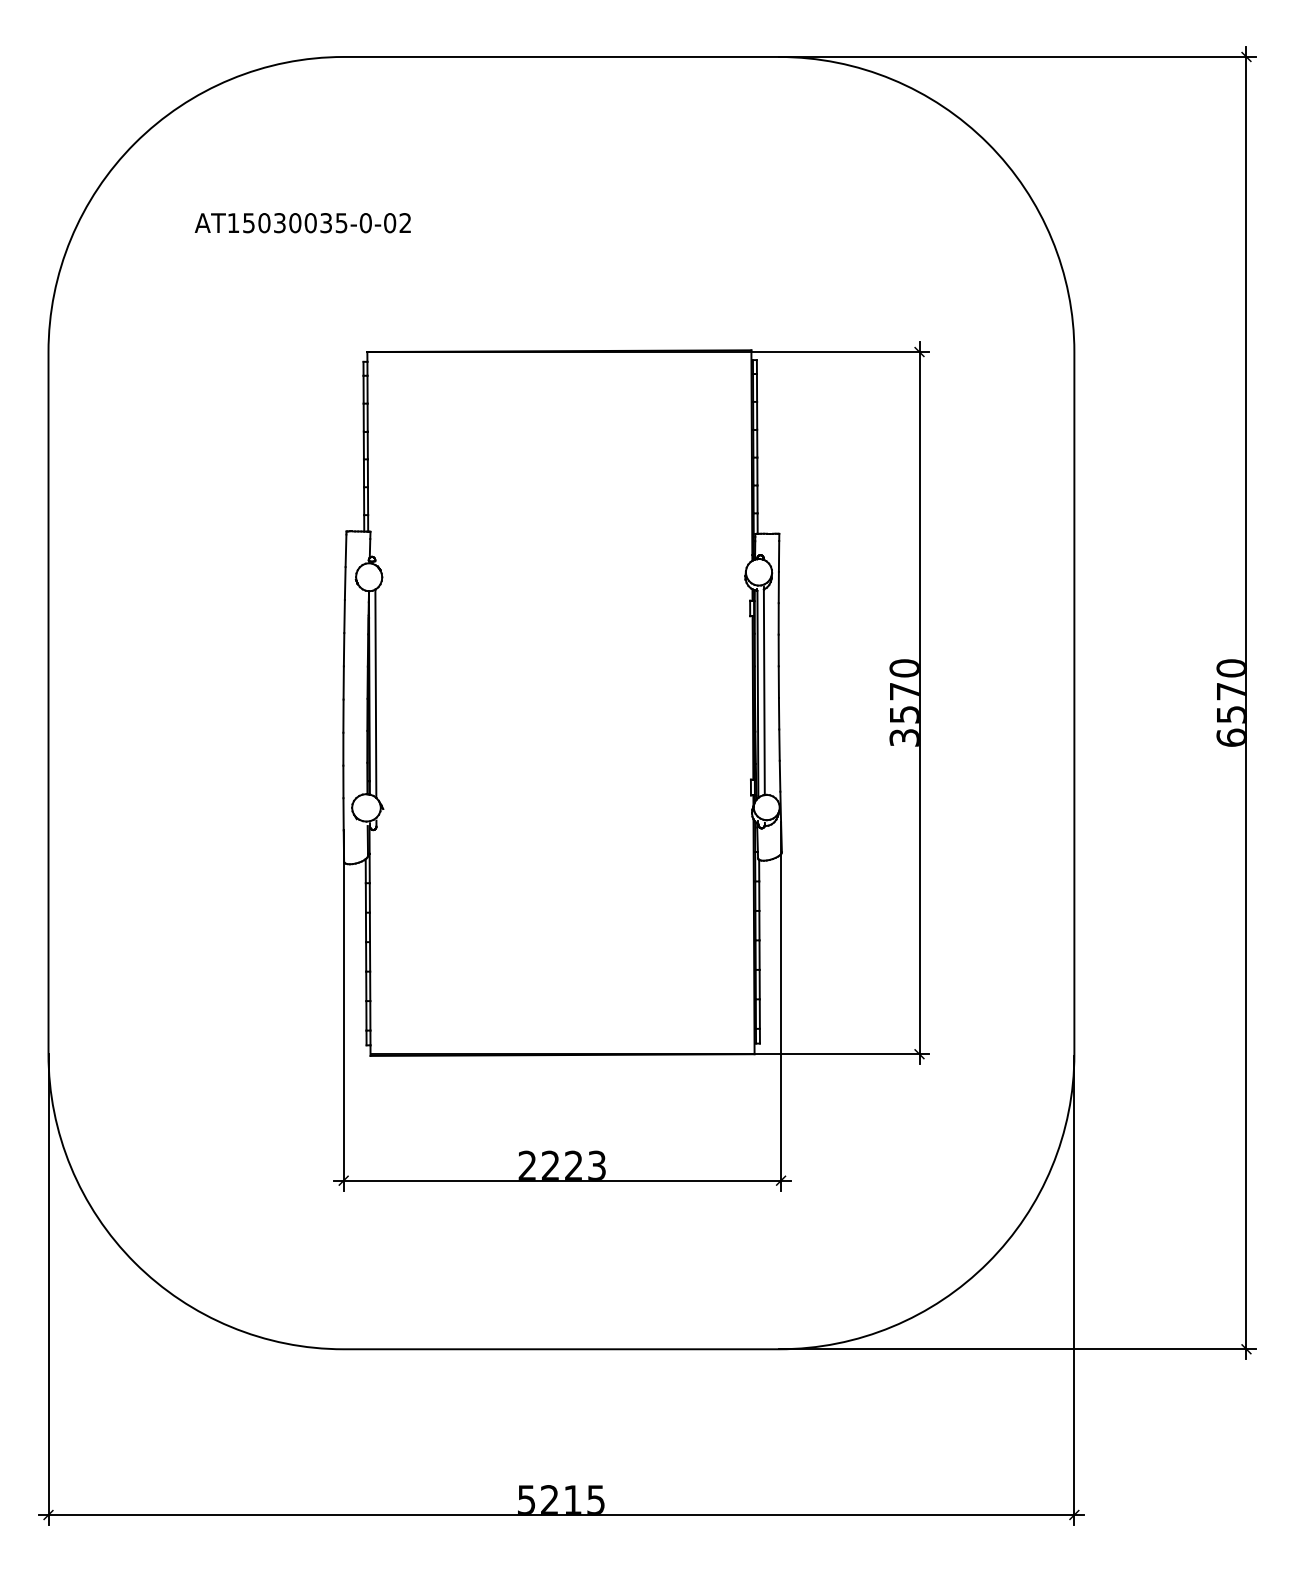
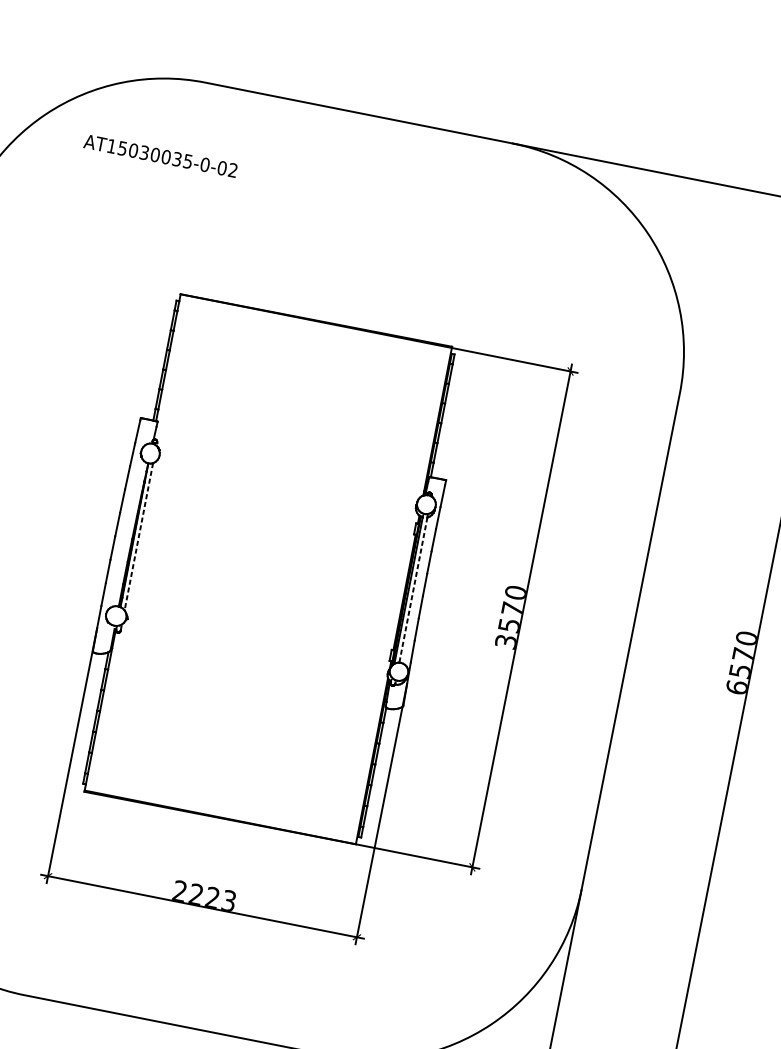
text: (302, 223) -> (160, 156), moved
line: (764, 692) -> (413, 590), solid -> dashed
line: (375, 694) -> (138, 537), solid -> dashed

